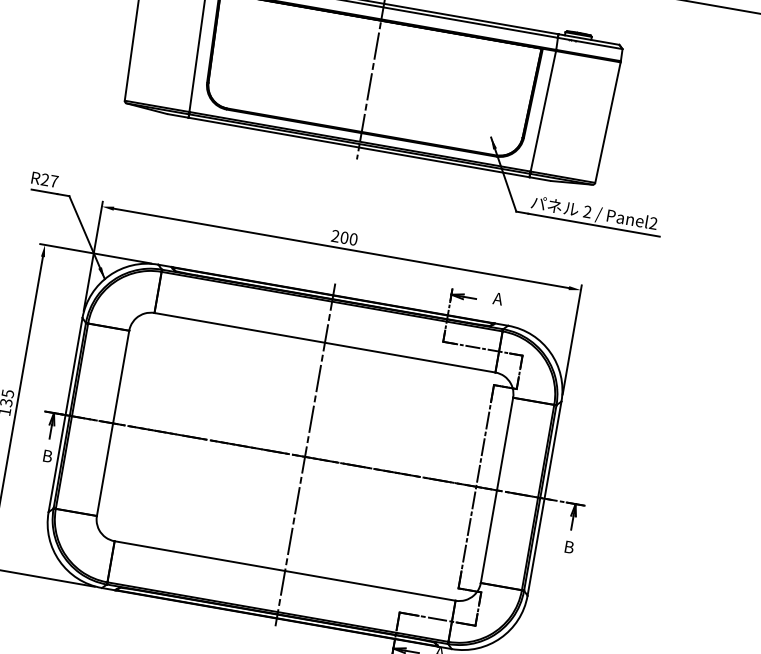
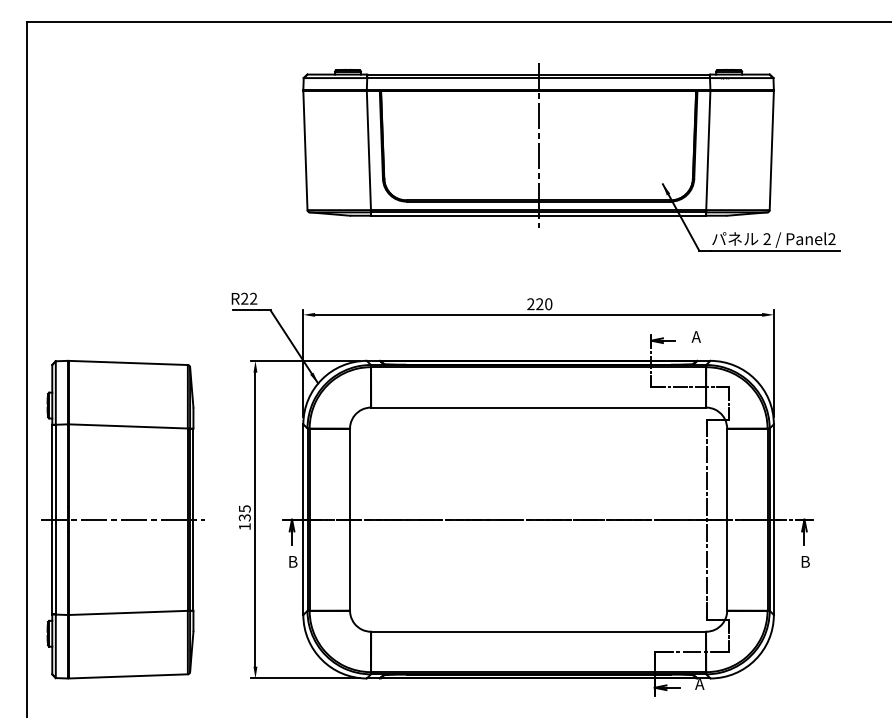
text: (54, 181) -> (253, 298), R27 -> R22
text: (344, 238) -> (539, 304), 200 -> 220
line: (305, 454) -> (538, 517), removed

